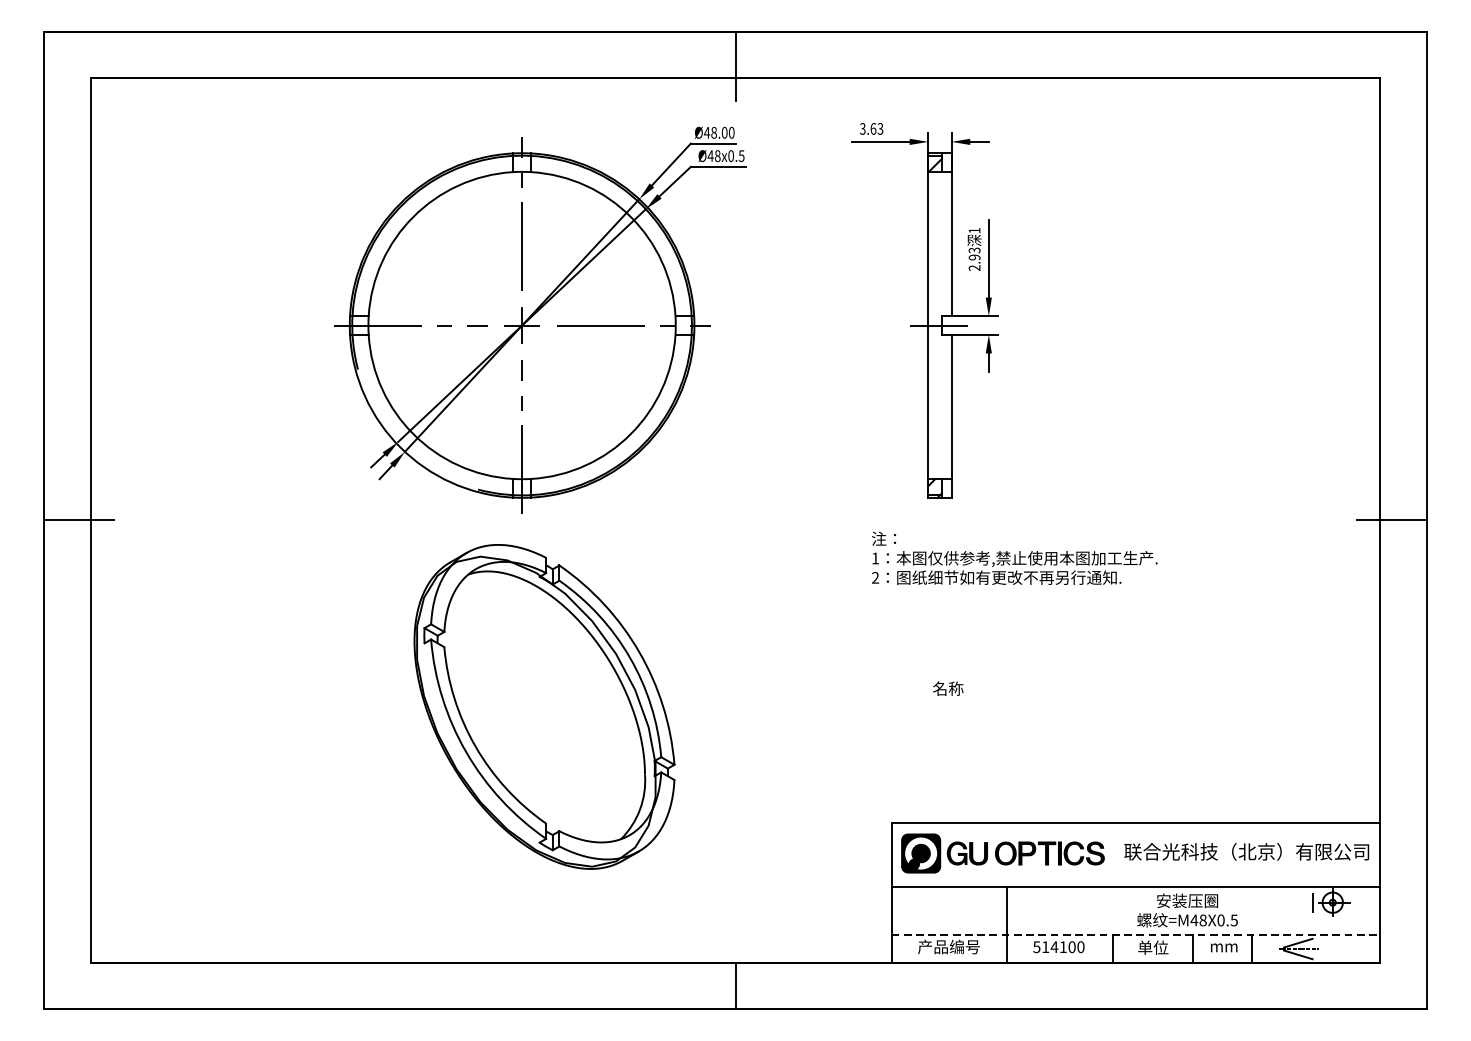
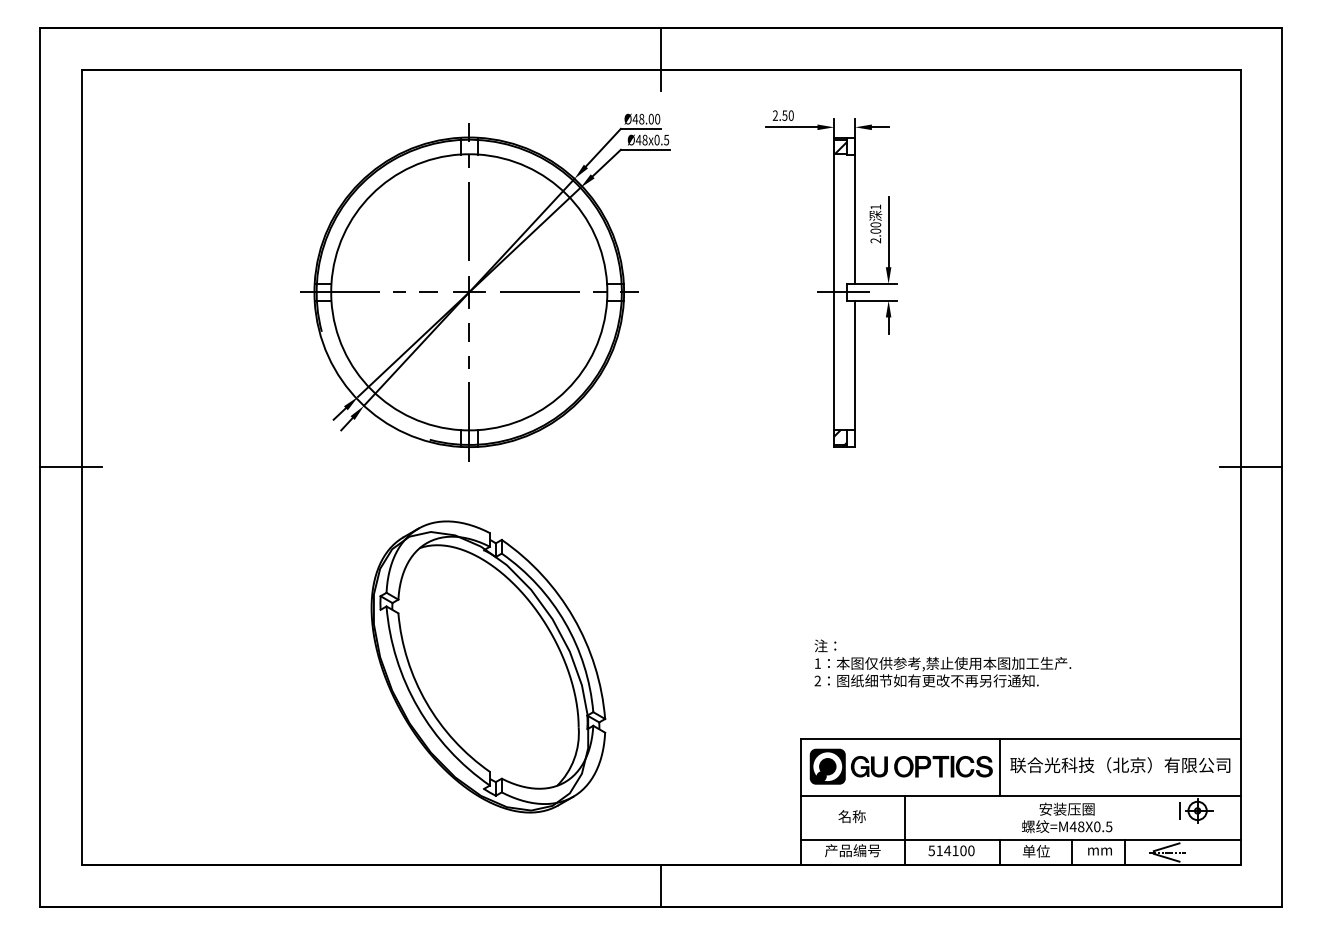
text: (870, 128) -> (782, 115), 3.63 -> 2.50
text: (974, 253) -> (875, 227), 2.93 -> 2.00
text: (1014, 558) -> (942, 663), moved
text: (947, 688) -> (851, 816), moved
part: (544, 706) -> (488, 666), moved
line: (1113, 854) -> (1000, 767), added
line: (1135, 935) -> (1020, 840), dashed -> solid

